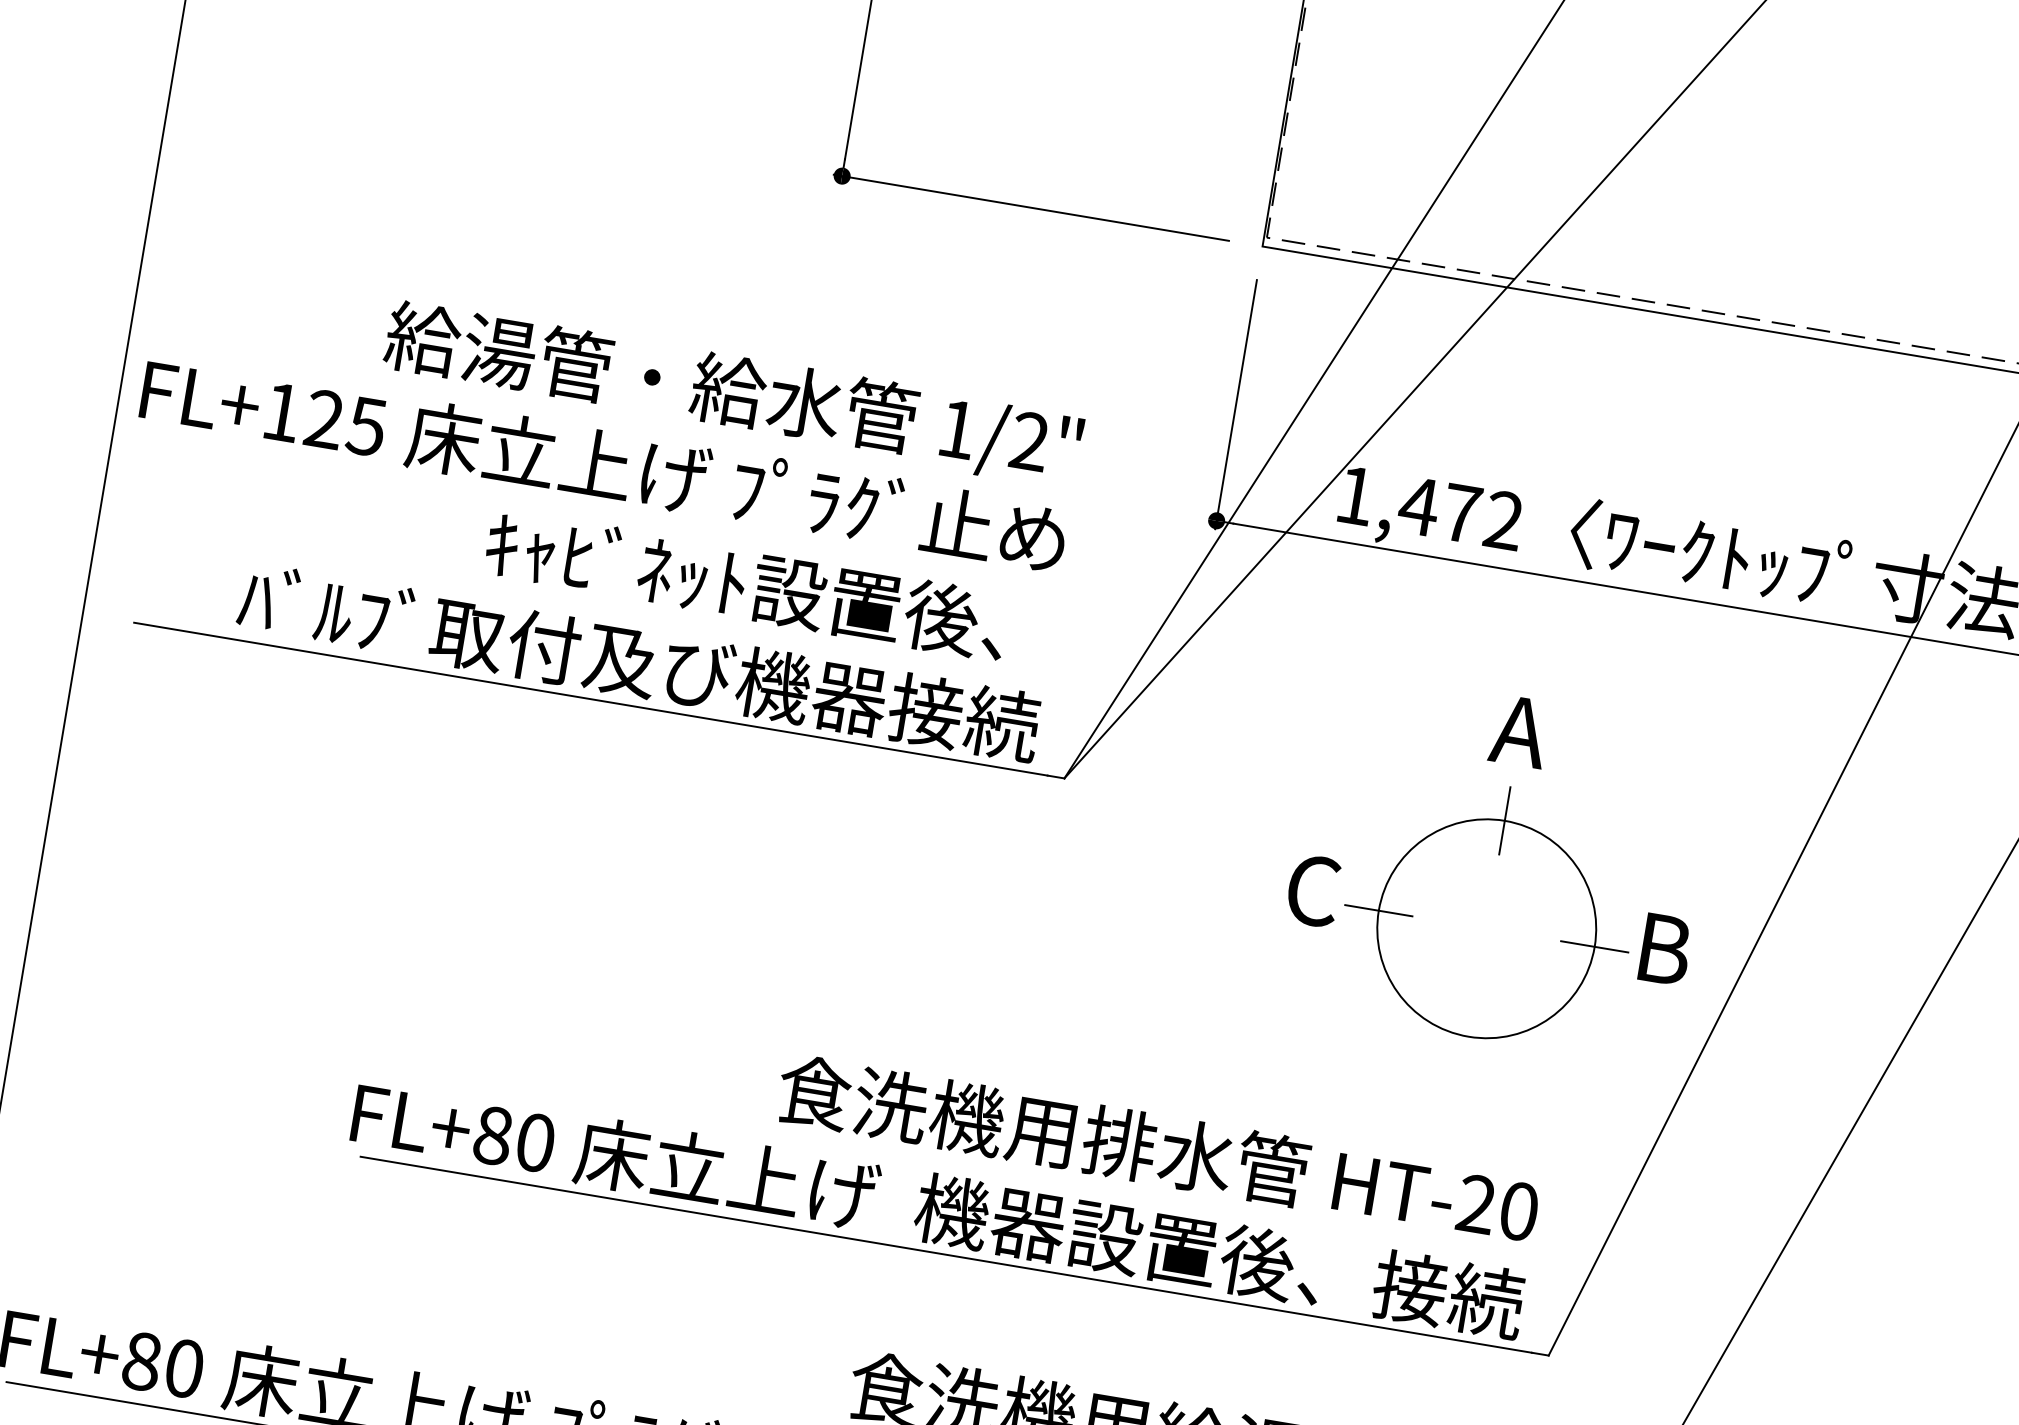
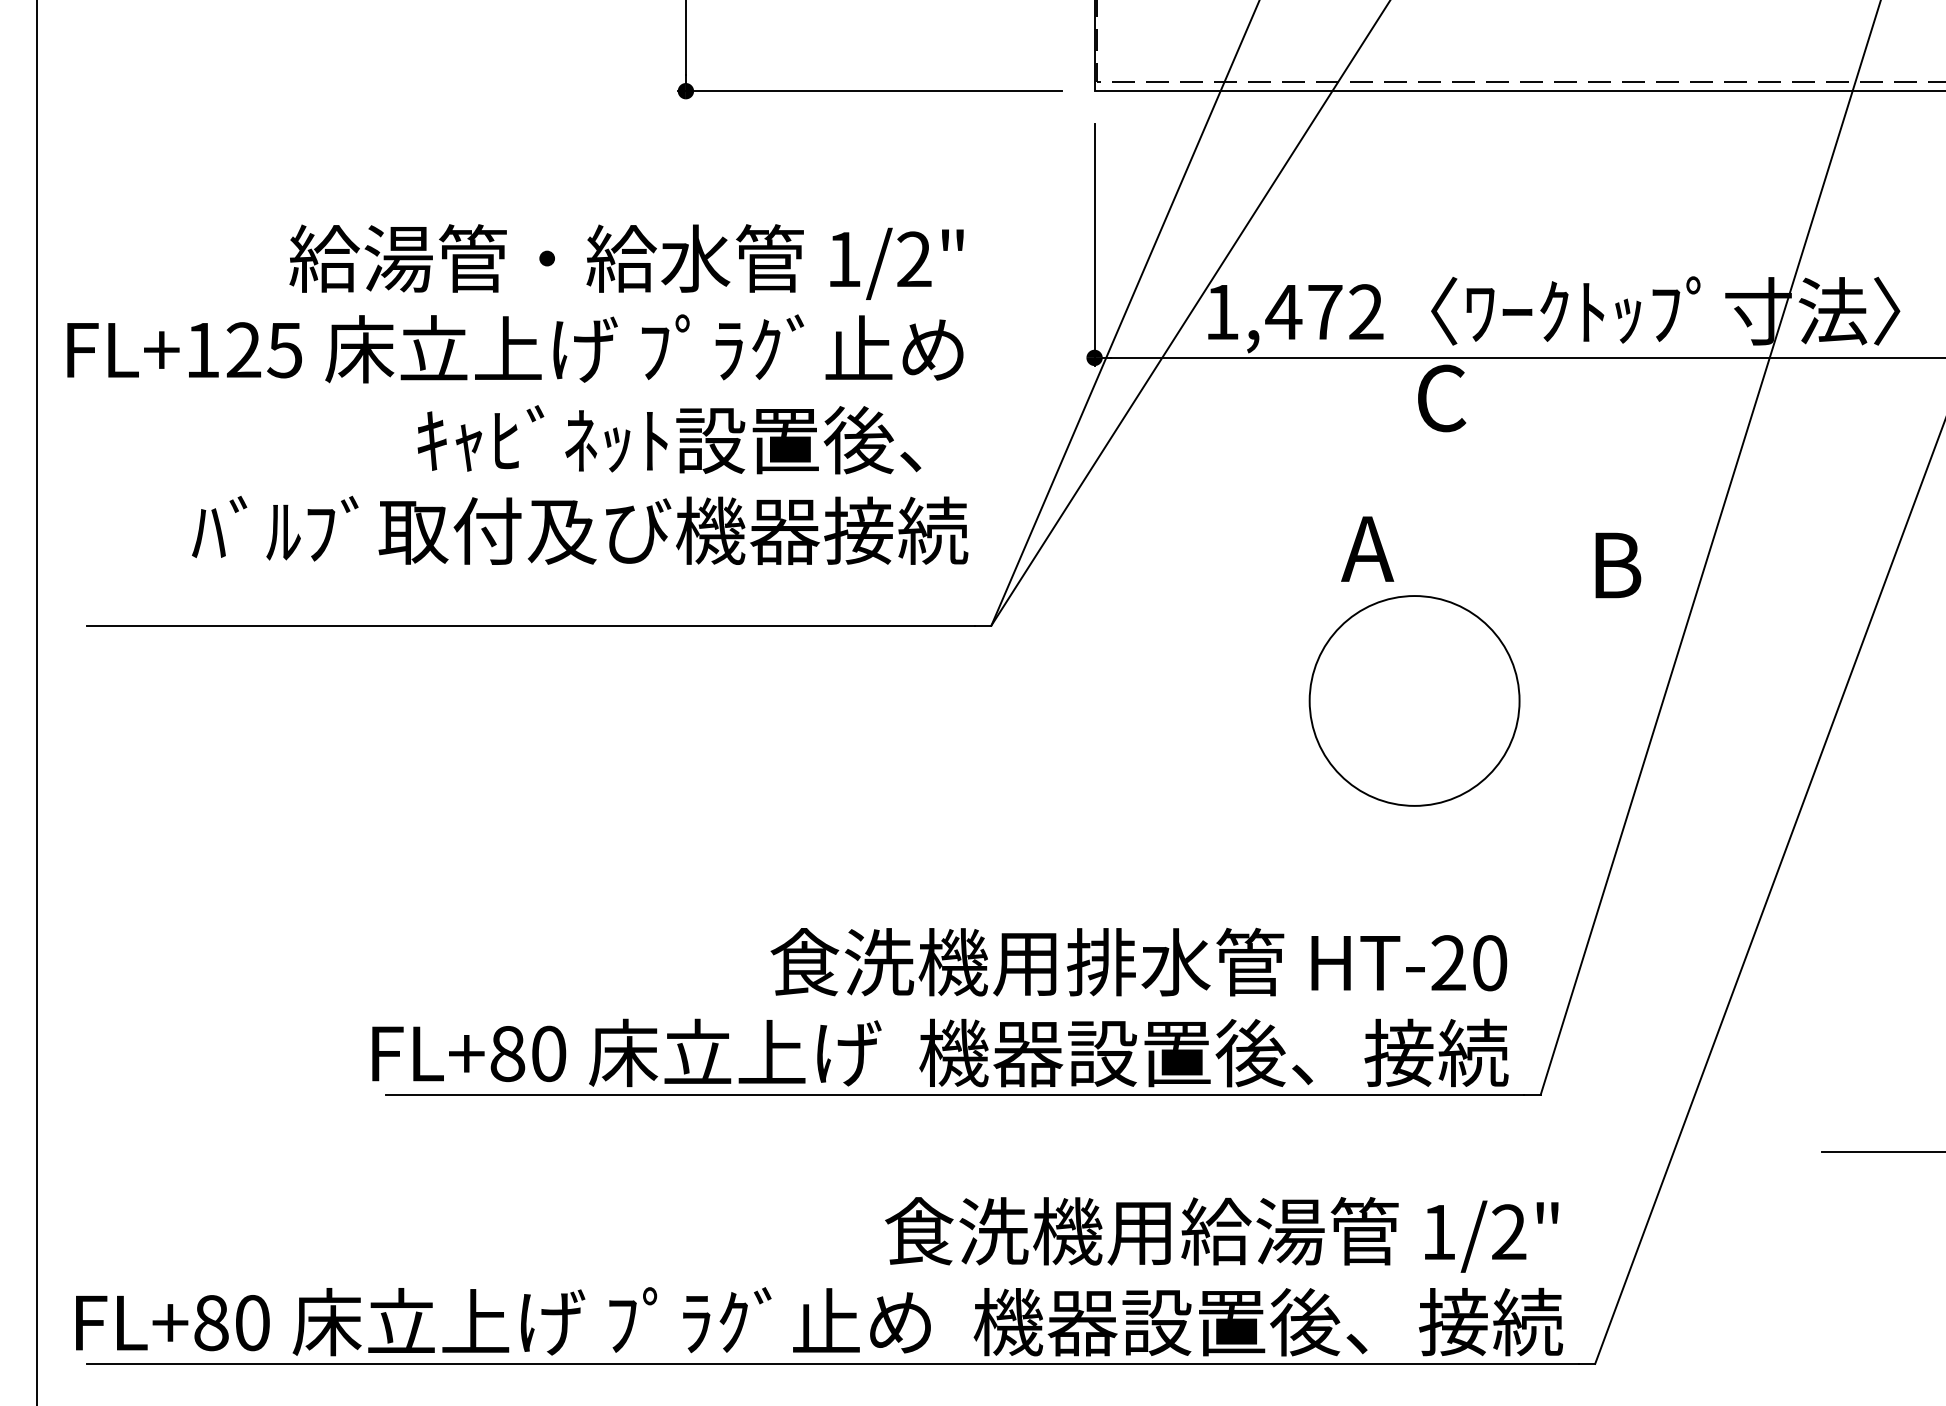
text: (598, 512) -> (517, 394), moved
text: (1519, 730) -> (1367, 548), moved
line: (1504, 820) -> (1414, 595), removed
text: (1314, 890) -> (1442, 398), moved
line: (1378, 910) -> (1309, 700), removed
line: (1594, 946) -> (1519, 700), removed
text: (1666, 949) -> (1618, 565), moved

